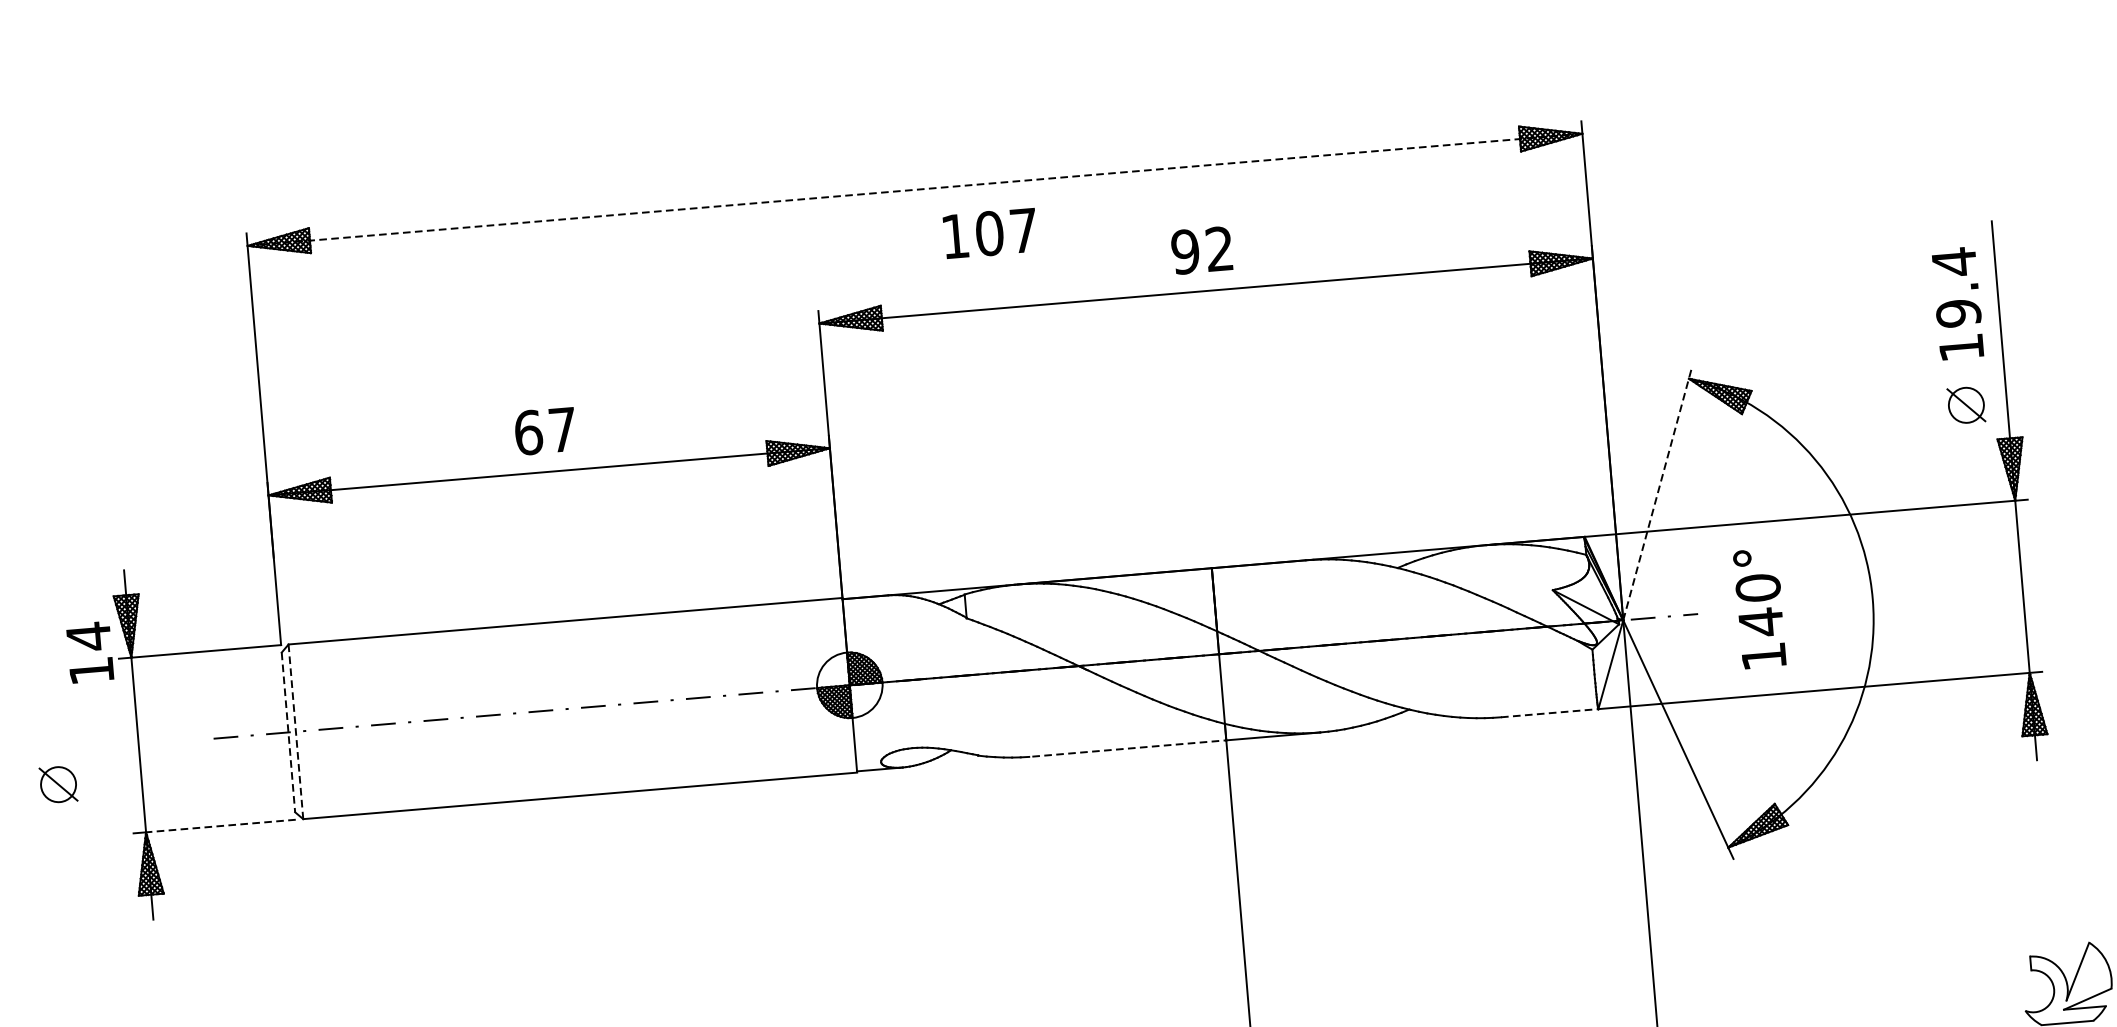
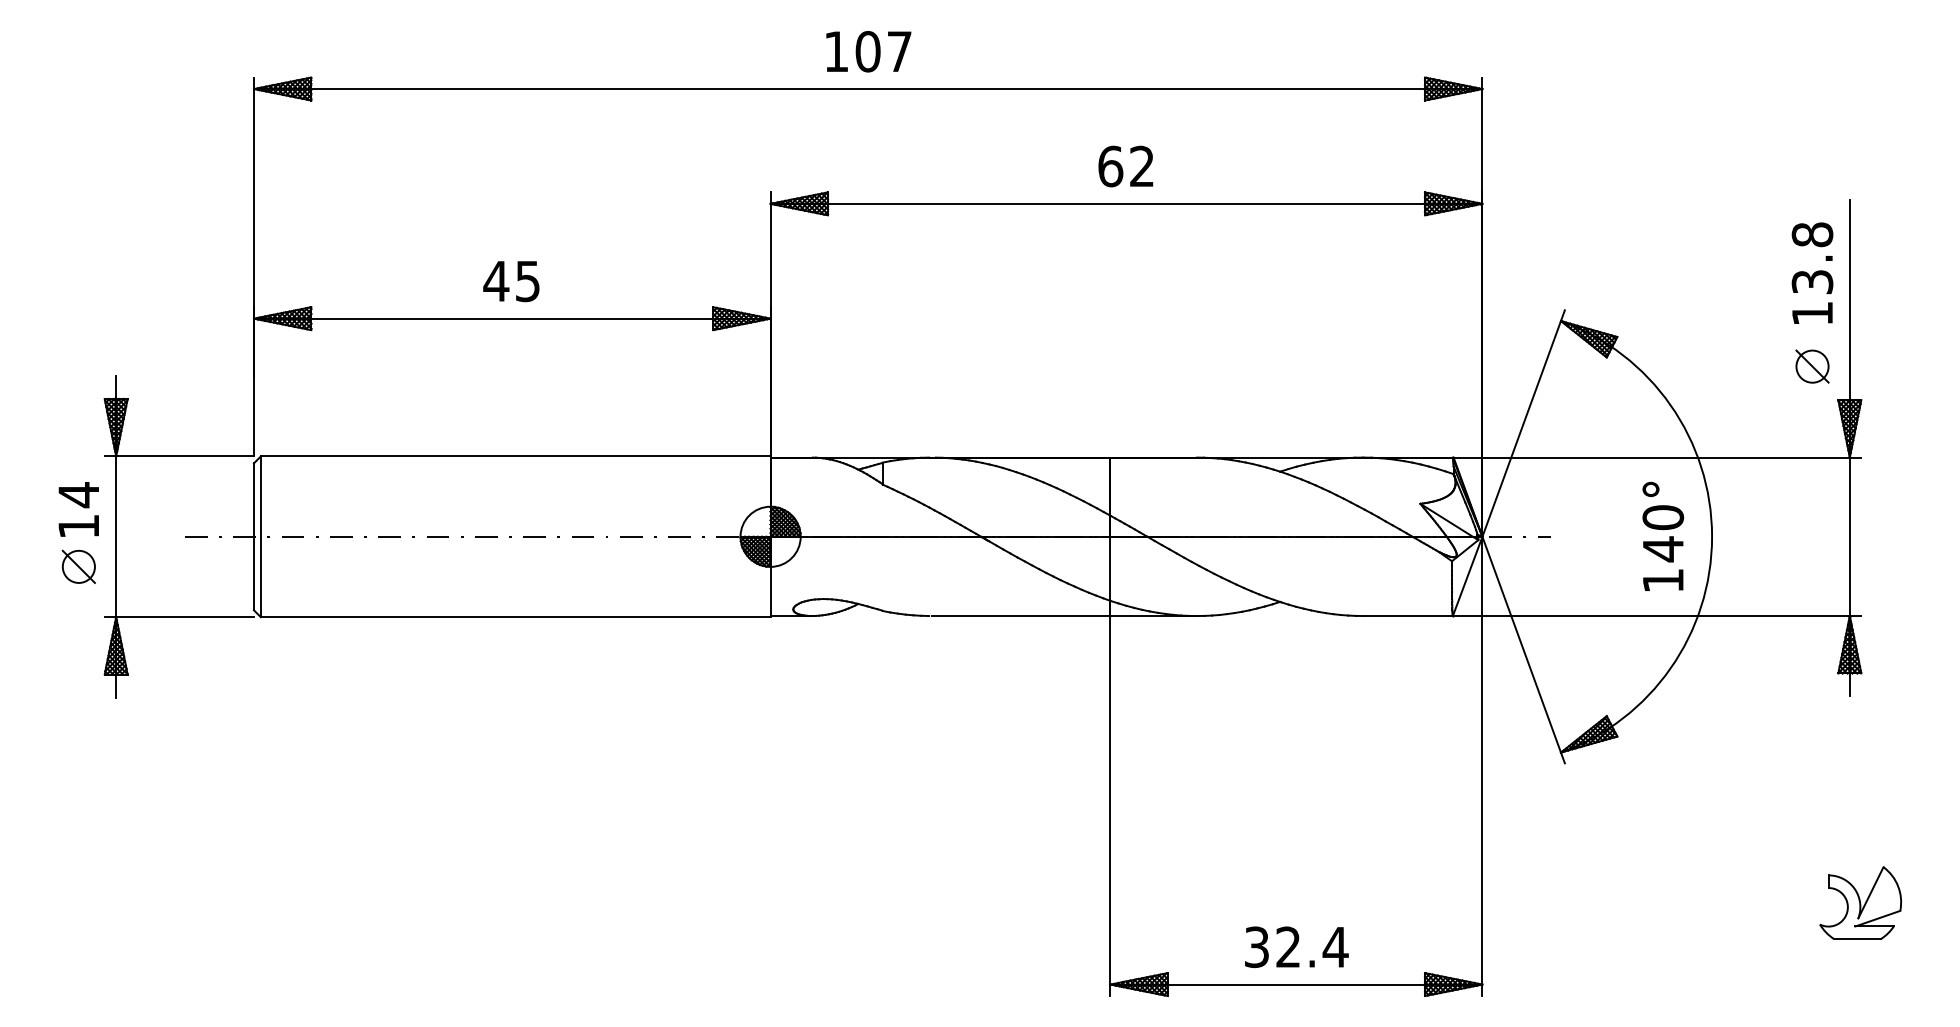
line: (915, 190) -> (868, 89), dashed -> solid
text: (990, 233) -> (868, 51), moved
text: (1185, 251) -> (1110, 166), 92 -> 62
text: (1956, 286) -> (1812, 257), 19.4 -> 13.8
text: (544, 431) -> (511, 281), 67 -> 45
line: (1657, 493) -> (1523, 423), dashed -> solid
text: (1760, 607) -> (1663, 535), moved
text: (89, 652) -> (78, 509), moved
line: (1550, 713) -> (1408, 616), dashed -> solid
line: (295, 732) -> (260, 537), dashed -> solid
line: (287, 733) -> (253, 537), dashed -> solid
line: (1129, 748) -> (1021, 616), dashed -> solid
part: (58, 784) -> (78, 566), moved
line: (221, 826) -> (185, 617), dashed -> solid

